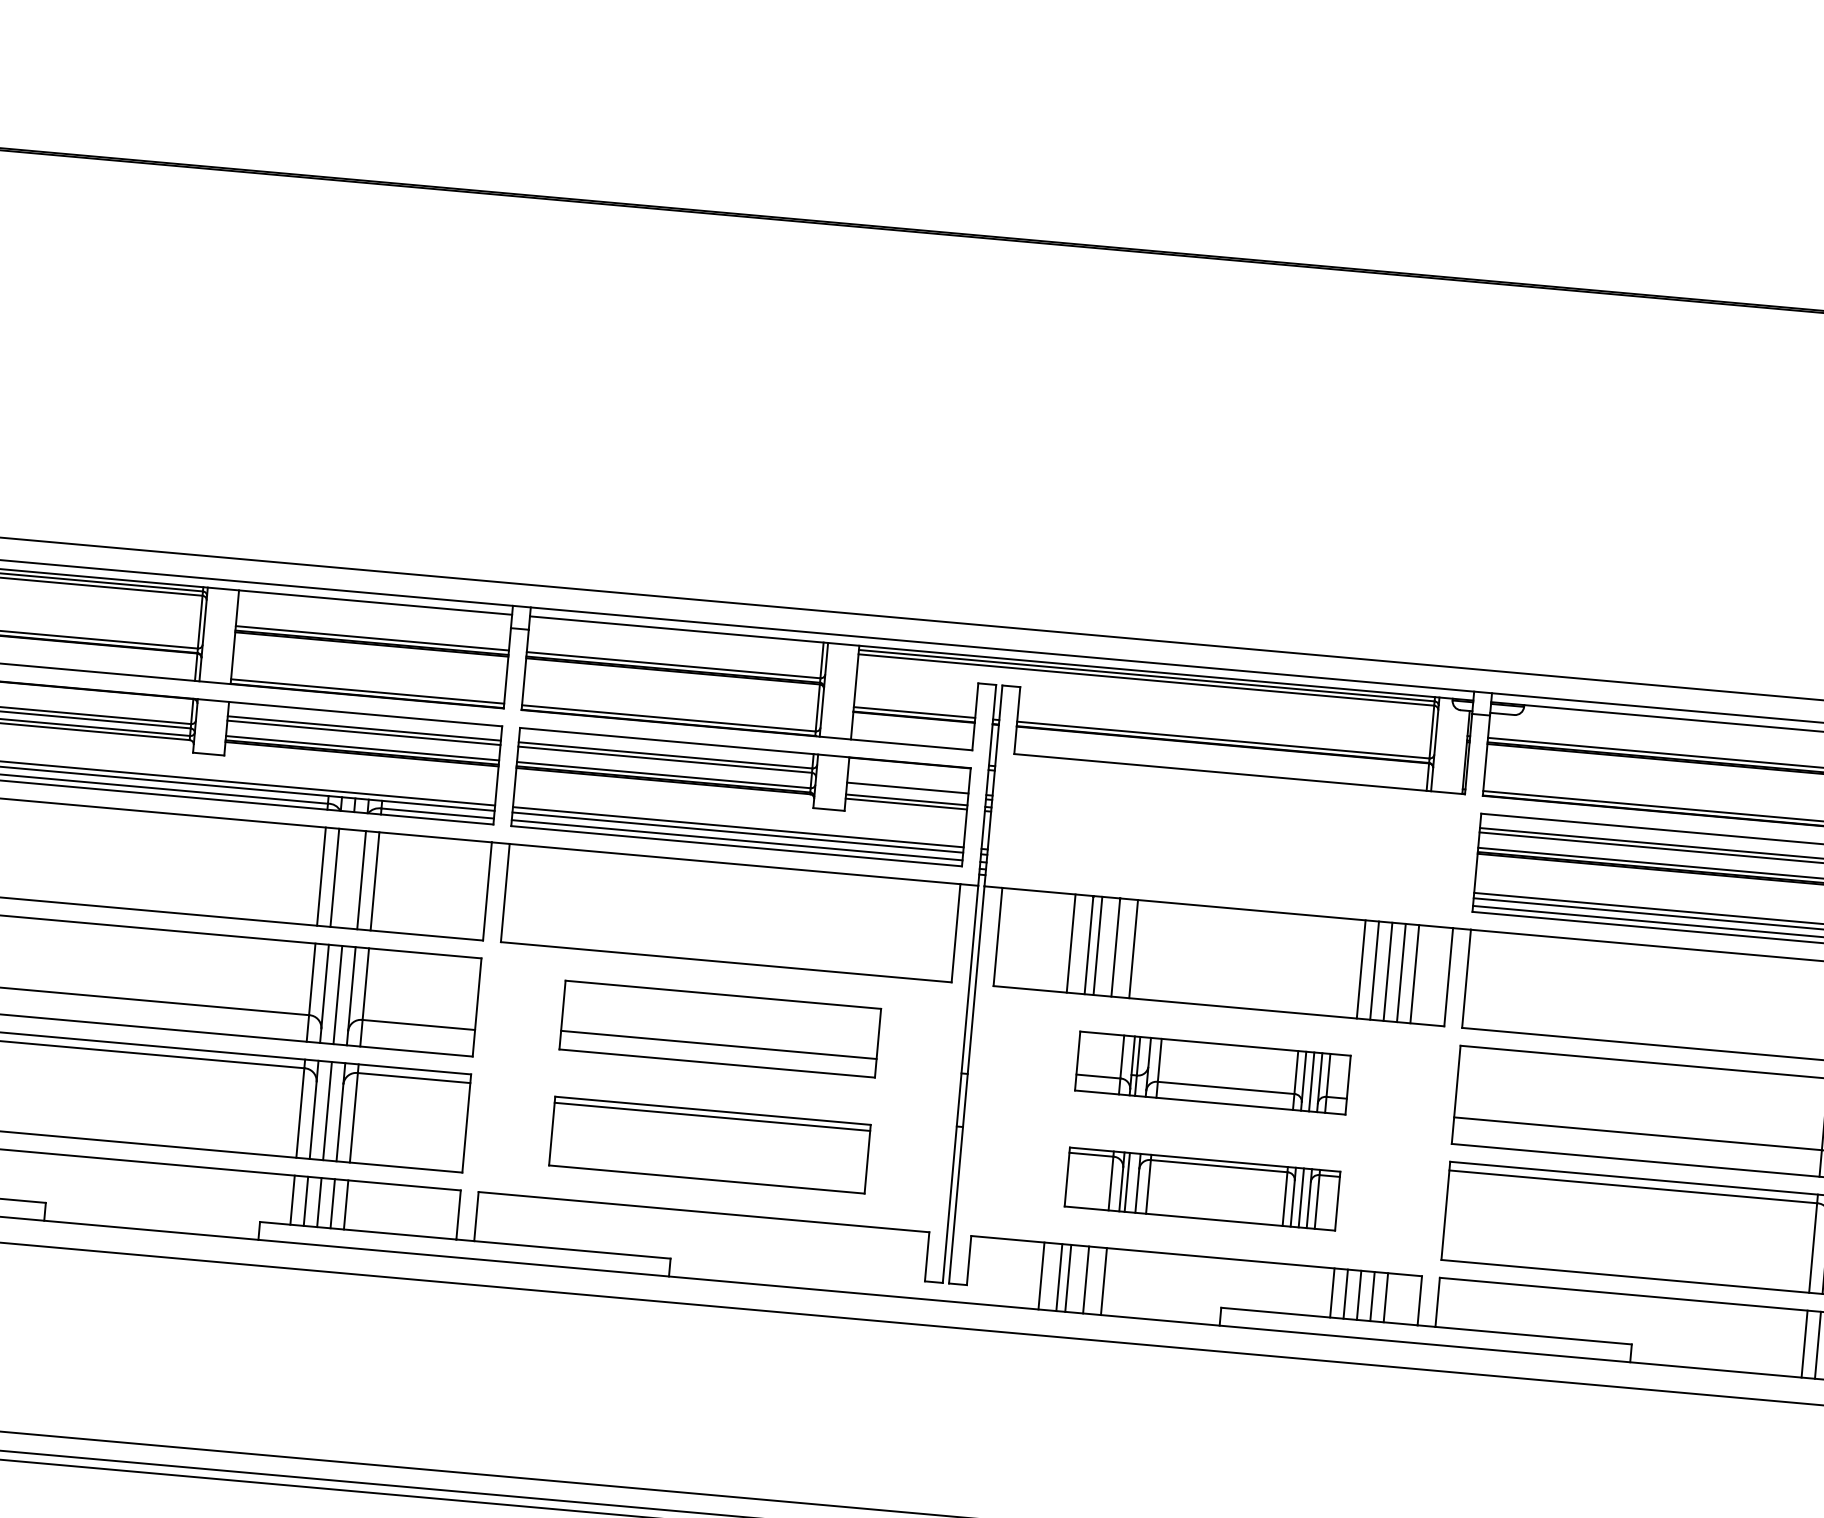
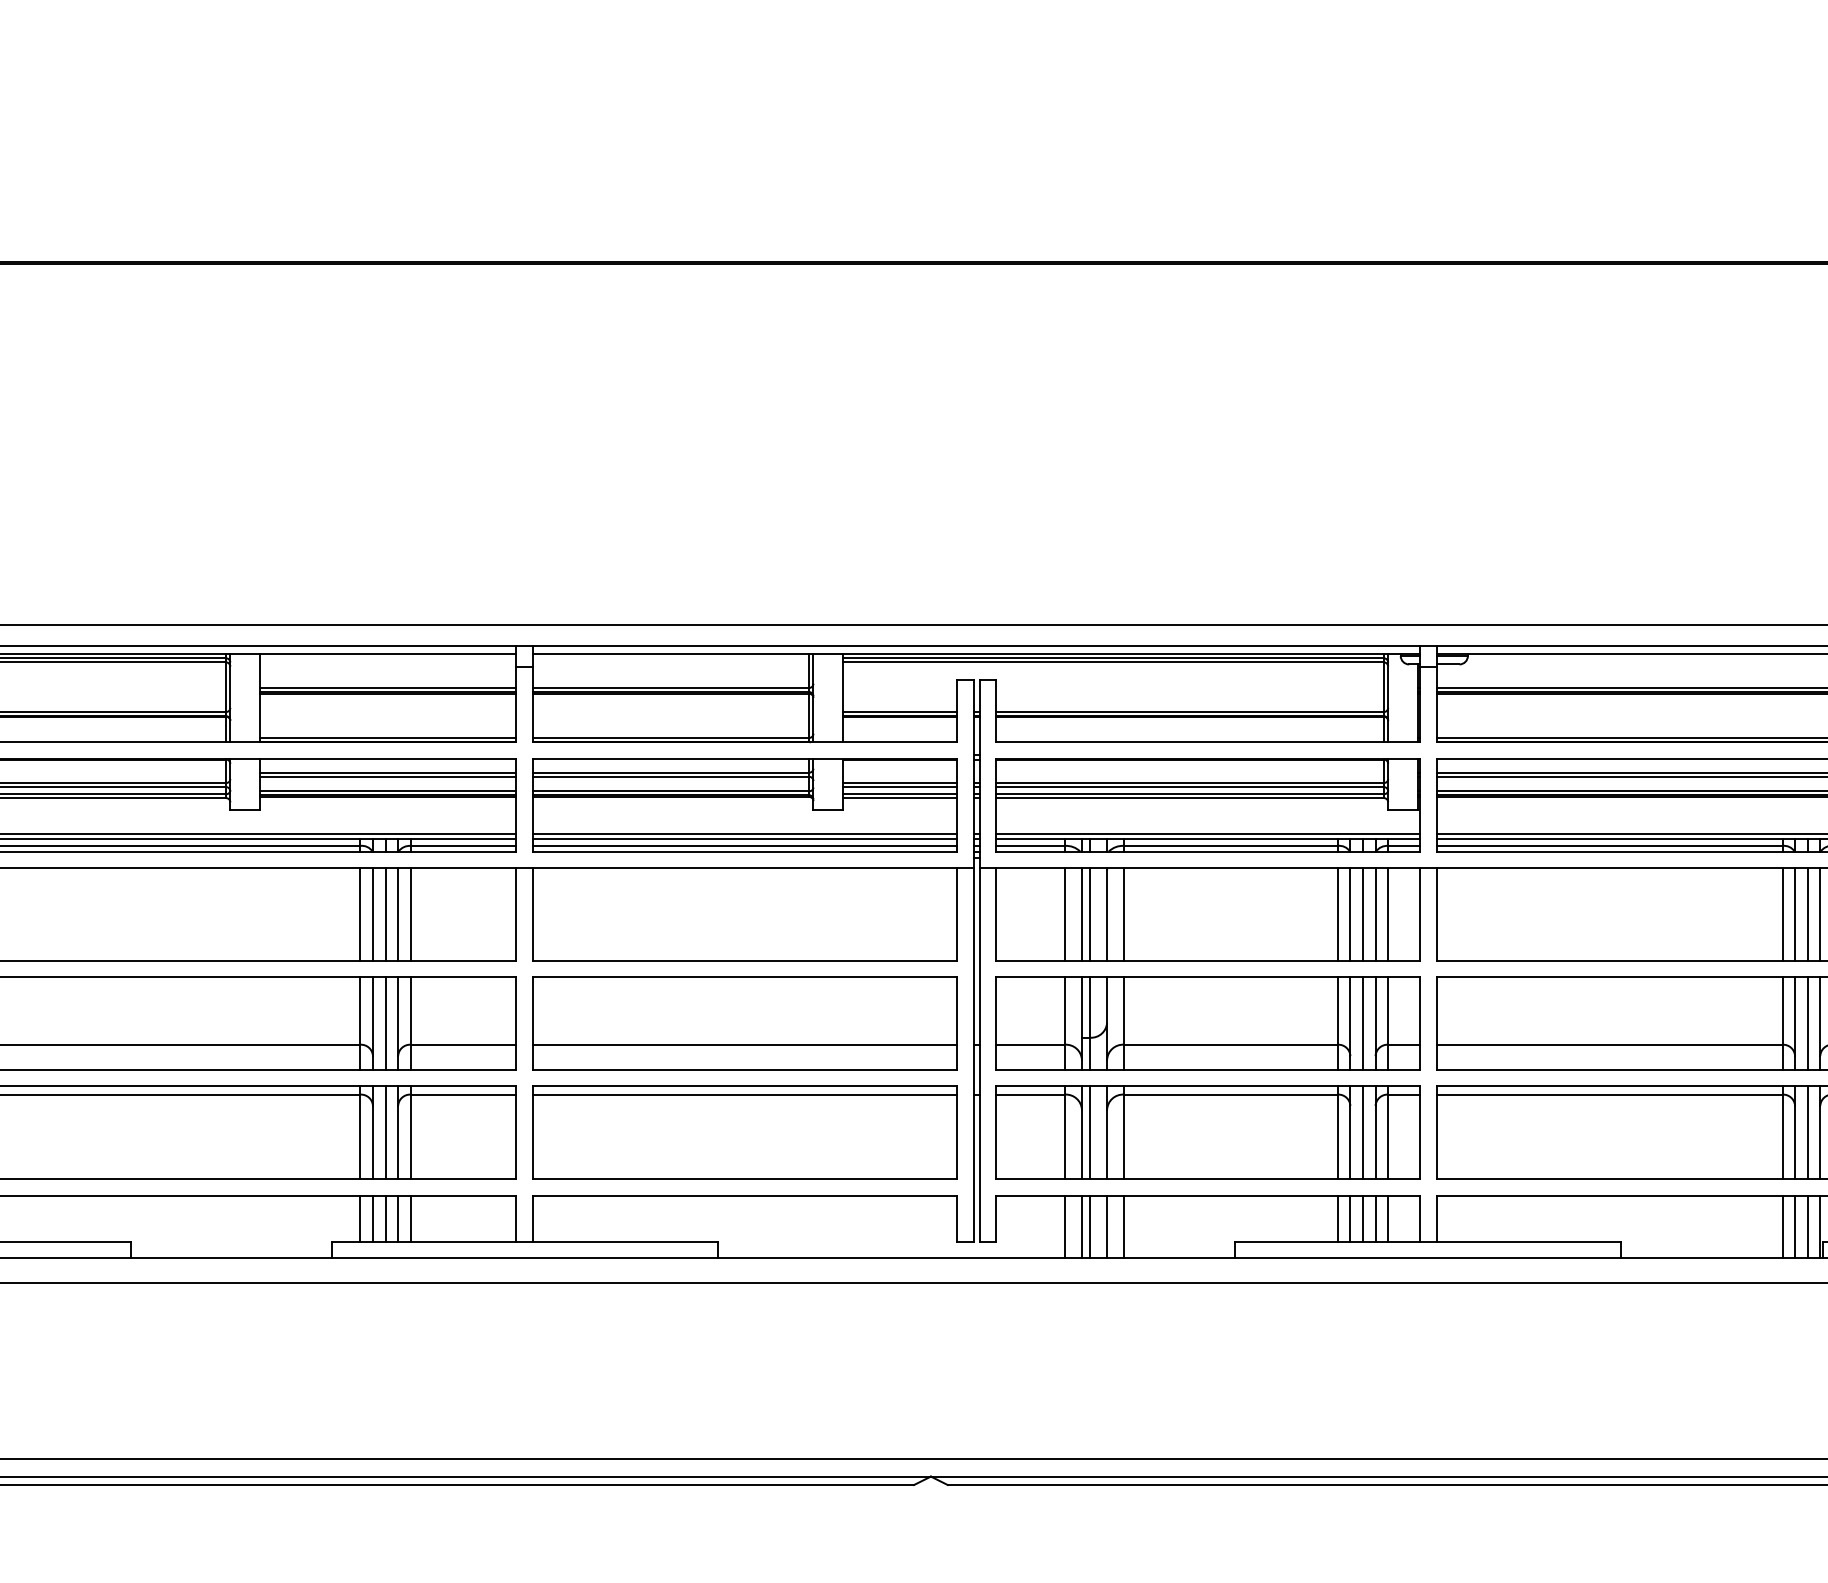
line: (906, 792) -> (899, 787), added
part: (1232, 841) -> (1207, 805), added
line: (348, 879) -> (385, 914), added
part: (719, 1029) -> (744, 1023), size x1.43
part: (1212, 1073) -> (1207, 1023), size x1.67
part: (709, 1145) -> (744, 1132), size x1.43
part: (1201, 1189) -> (1207, 1132), size x1.67

